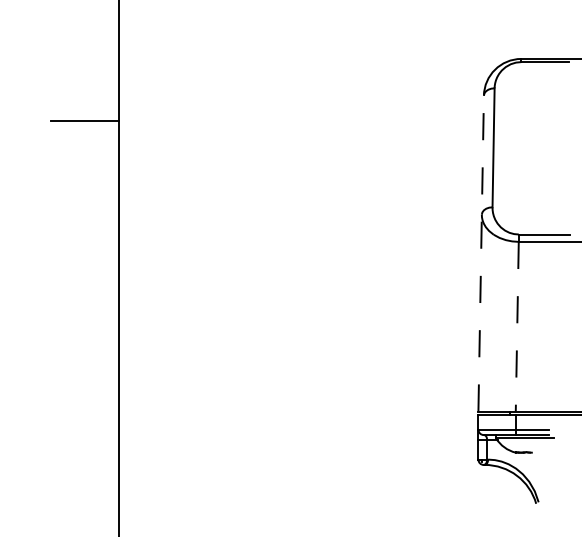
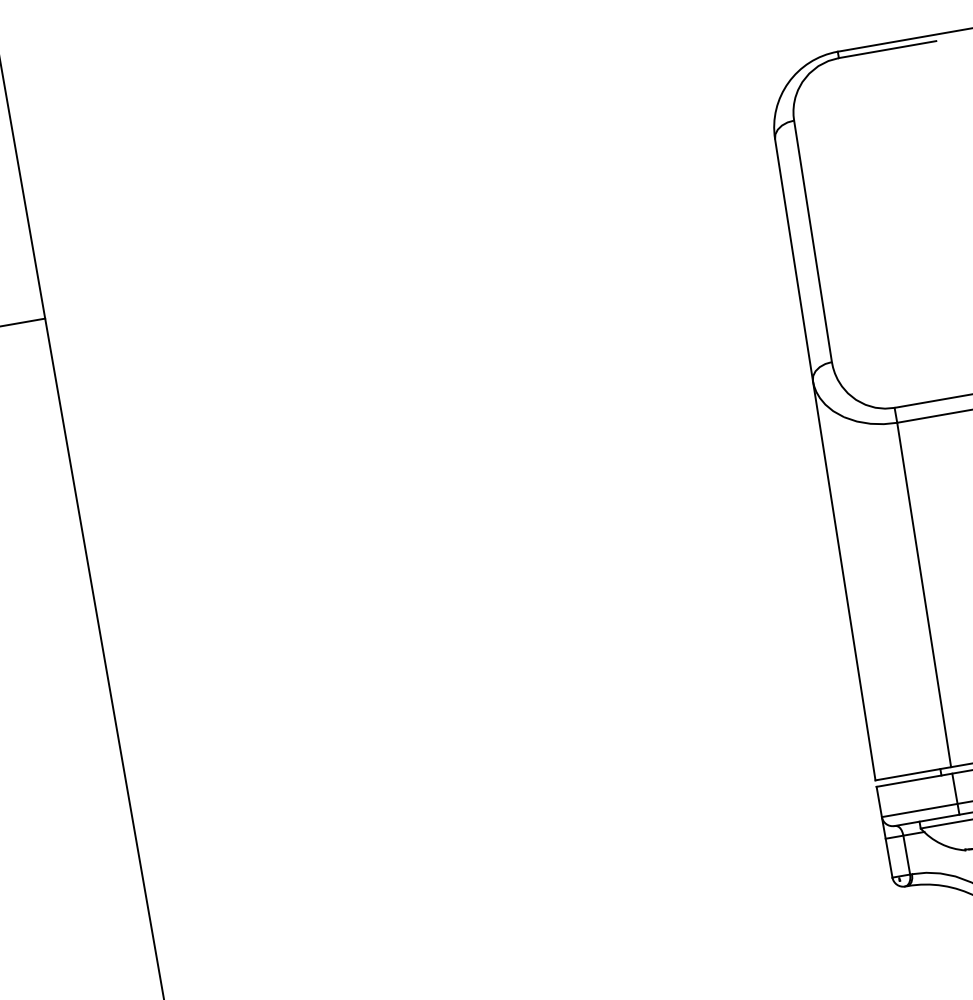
line: (481, 253) -> (825, 459), dashed -> solid
line: (517, 326) -> (924, 594), dashed -> solid

